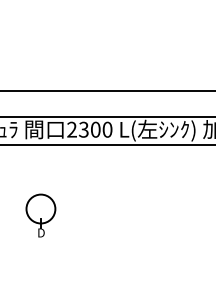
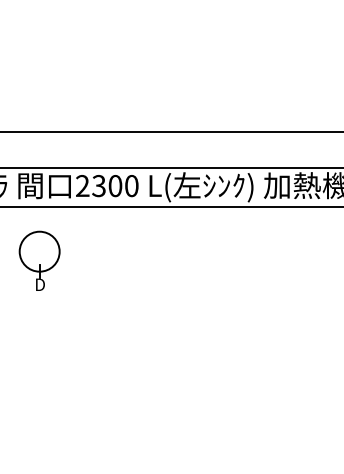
part: (40, 215) -> (39, 260), moved

